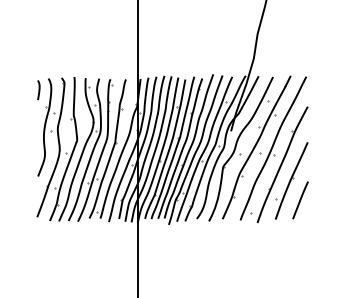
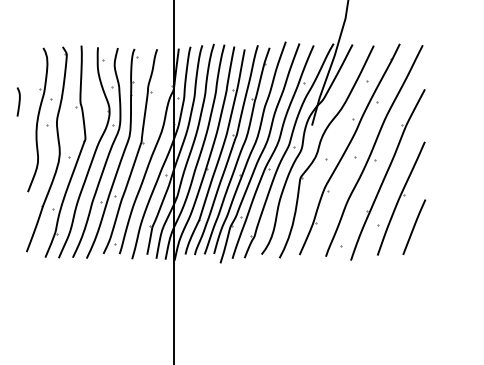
line: (38, 90) -> (18, 102), moved

